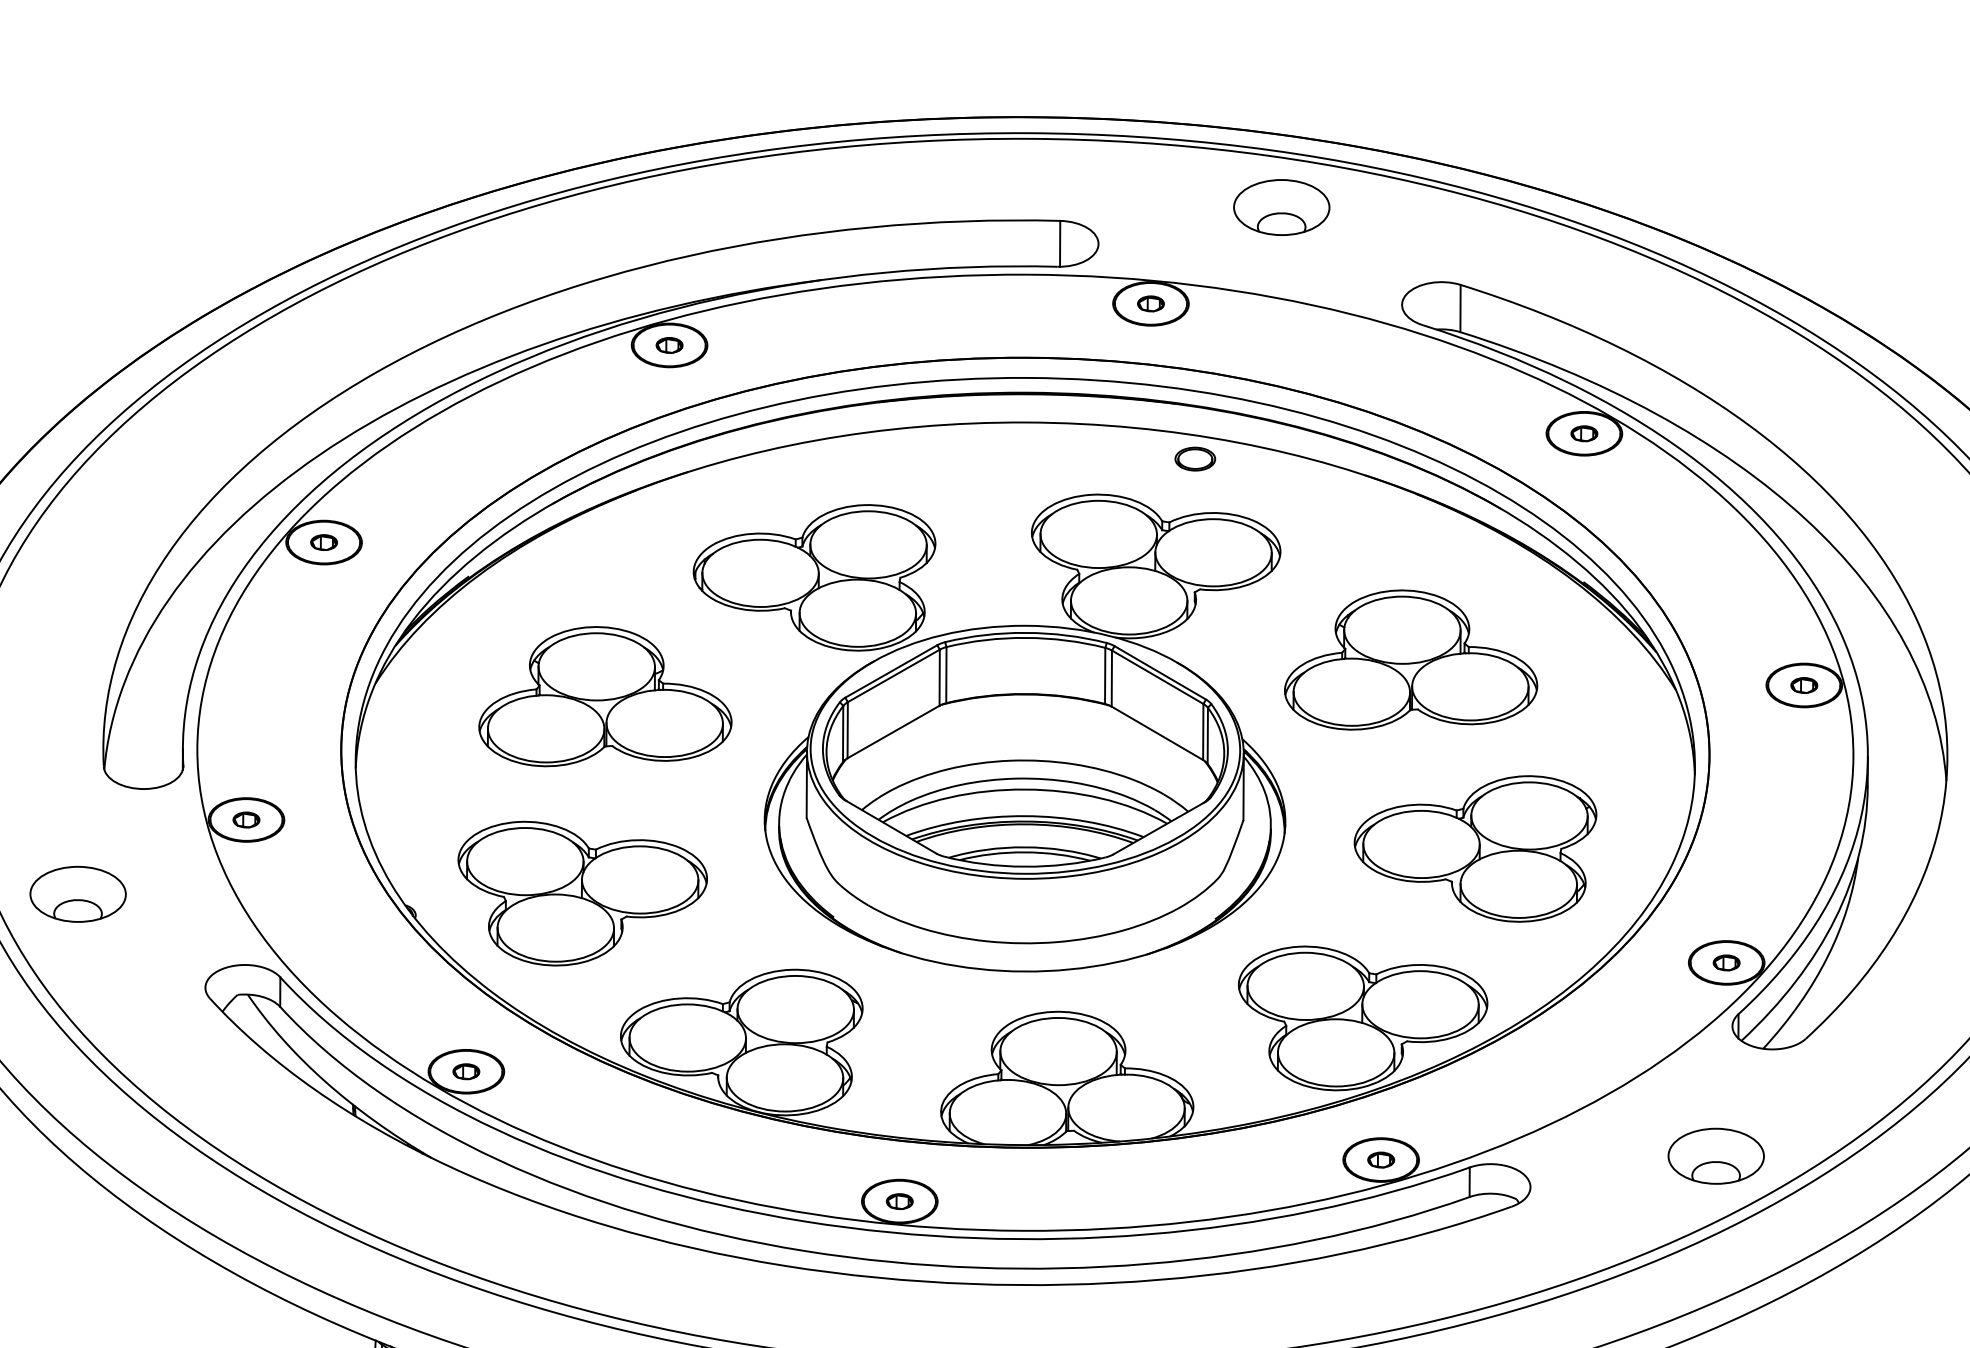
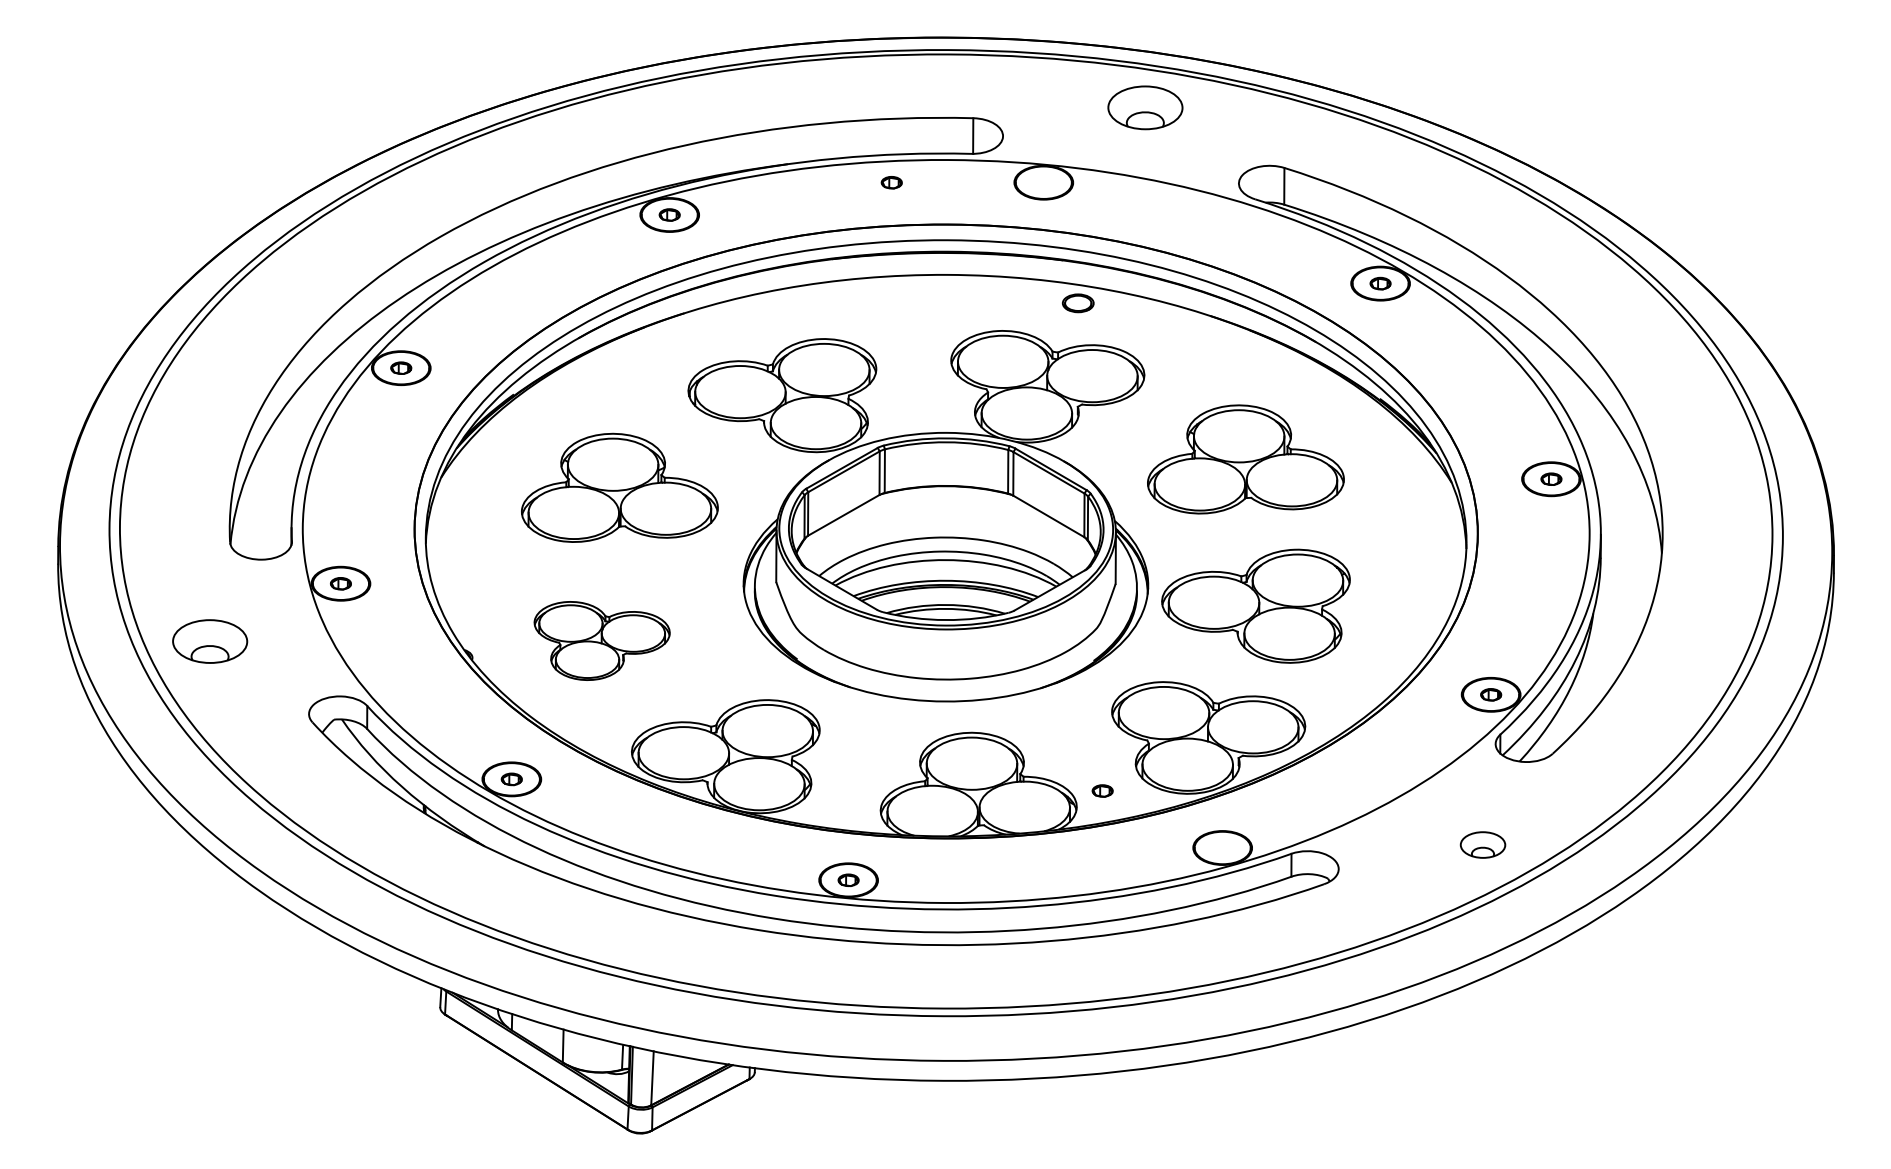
part: (1150, 303) -> (891, 182), moved
part: (1474, 847) -> (1255, 605), moved
part: (581, 893) -> (601, 640), size x0.7
part: (1715, 1155) -> (1482, 844), size x0.6
part: (1380, 1159) -> (1102, 790), moved

